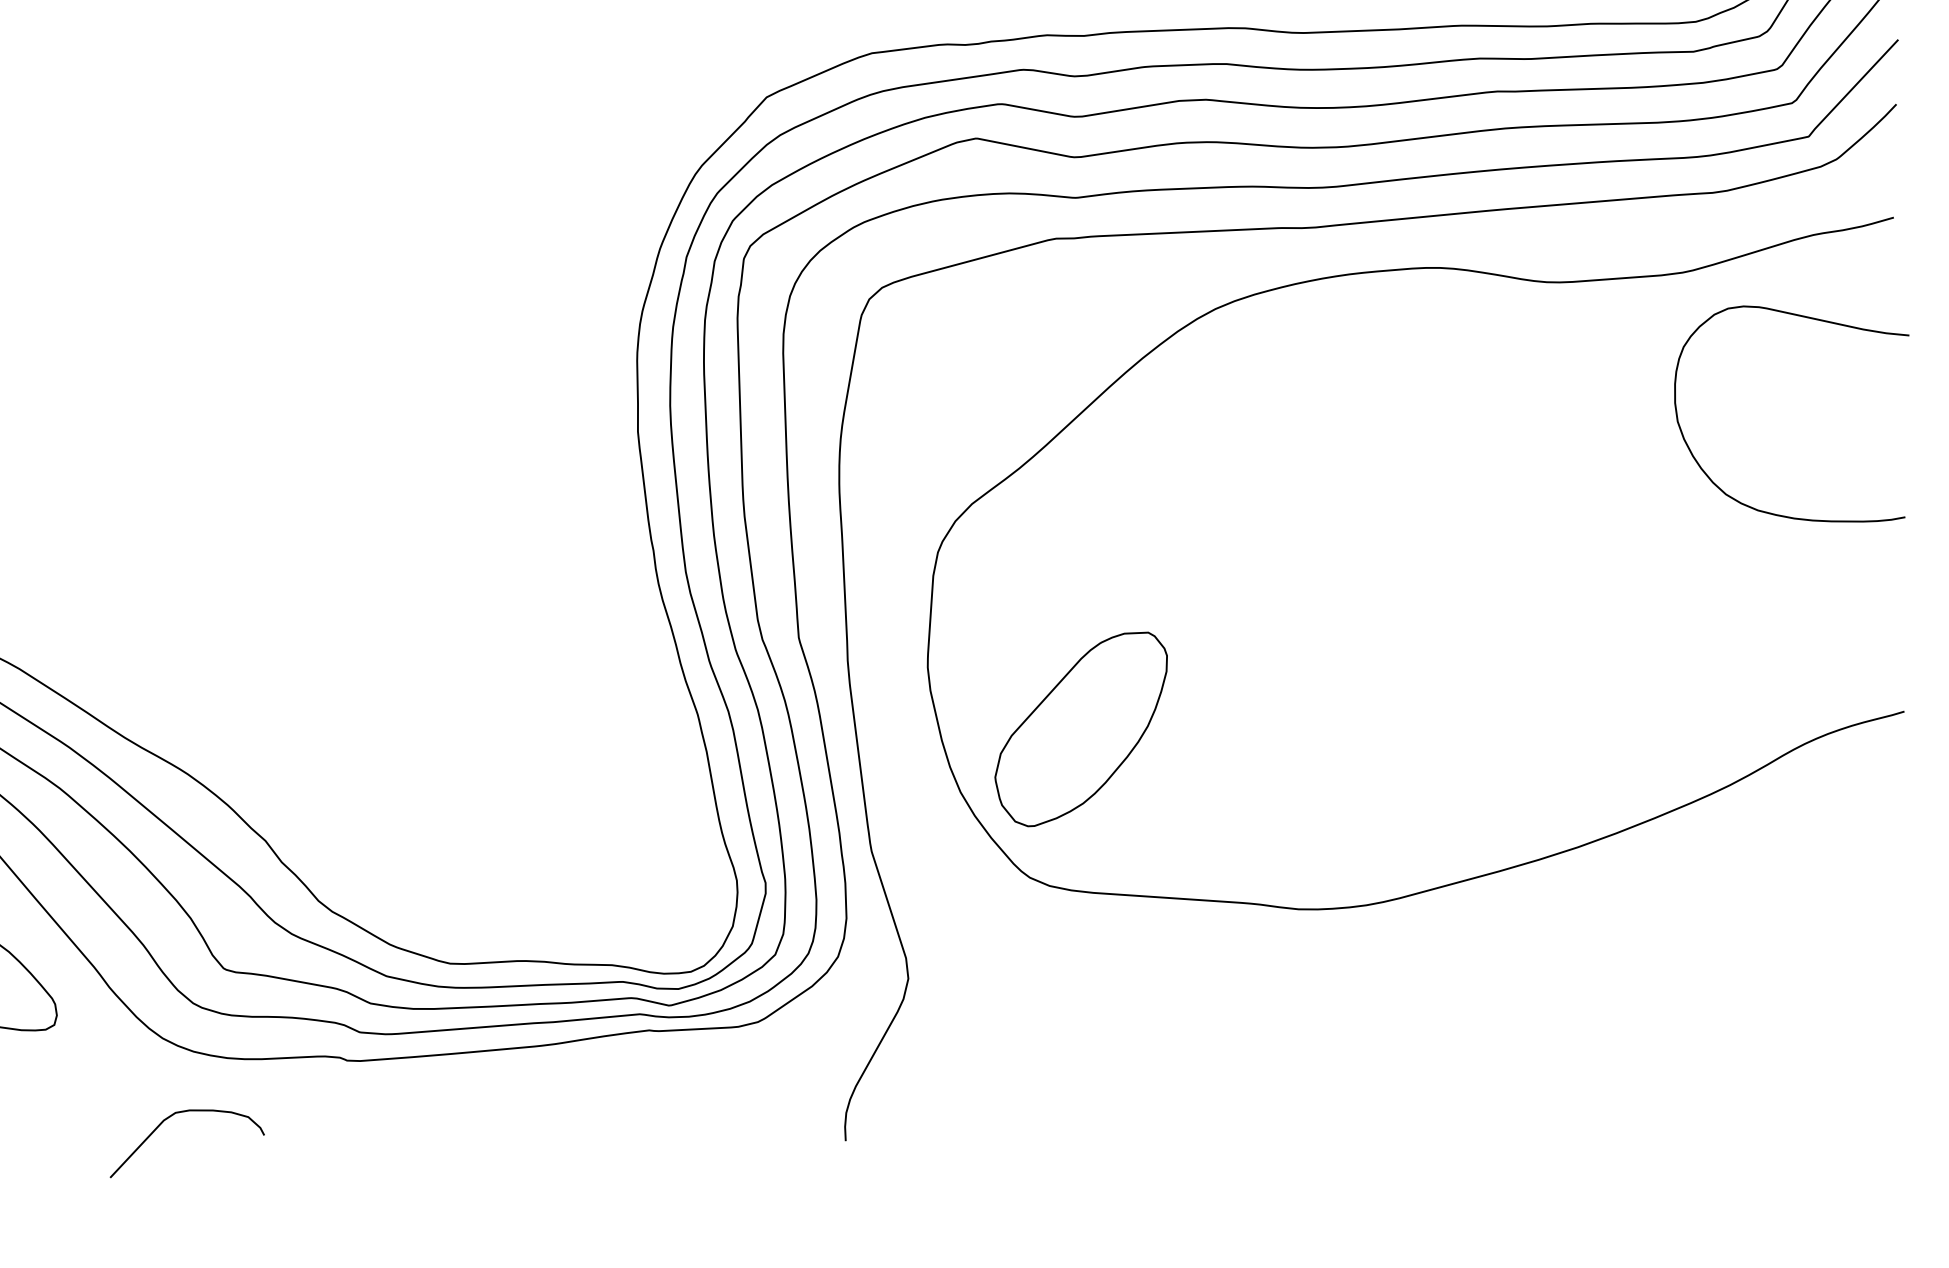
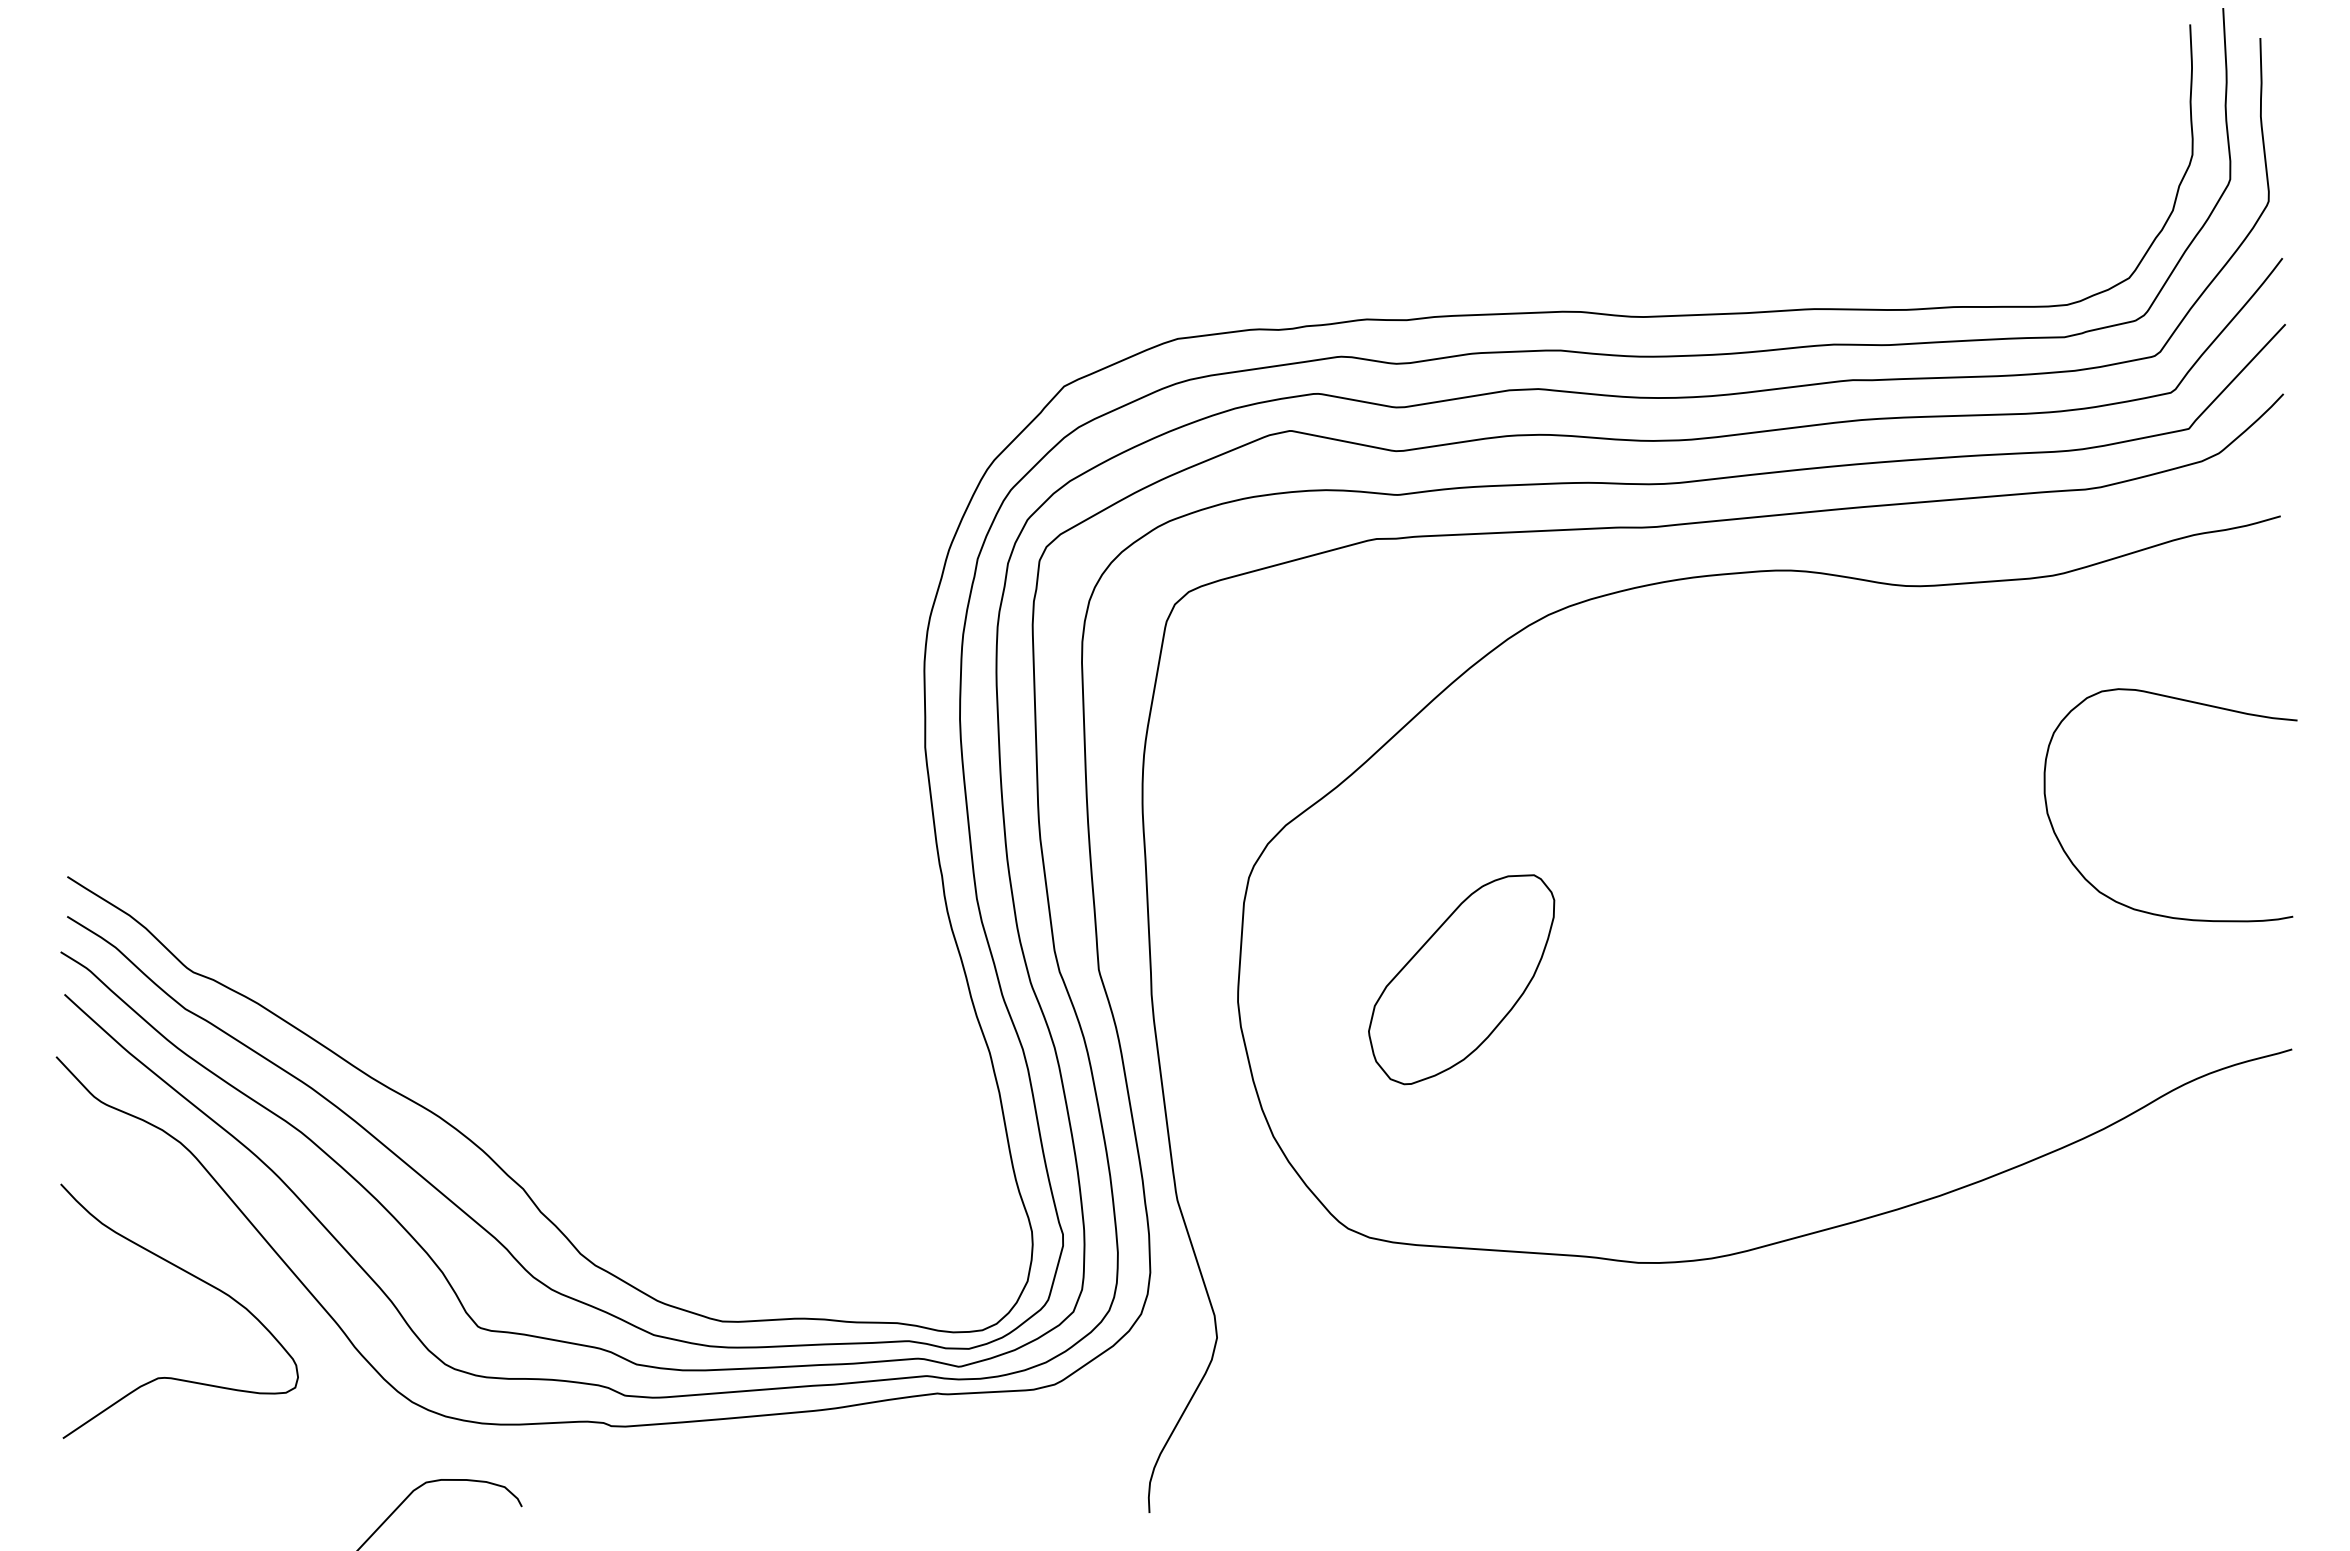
curve: (1813, 319) -> (2193, 703), moved
part: (1081, 729) -> (1461, 979), moved

